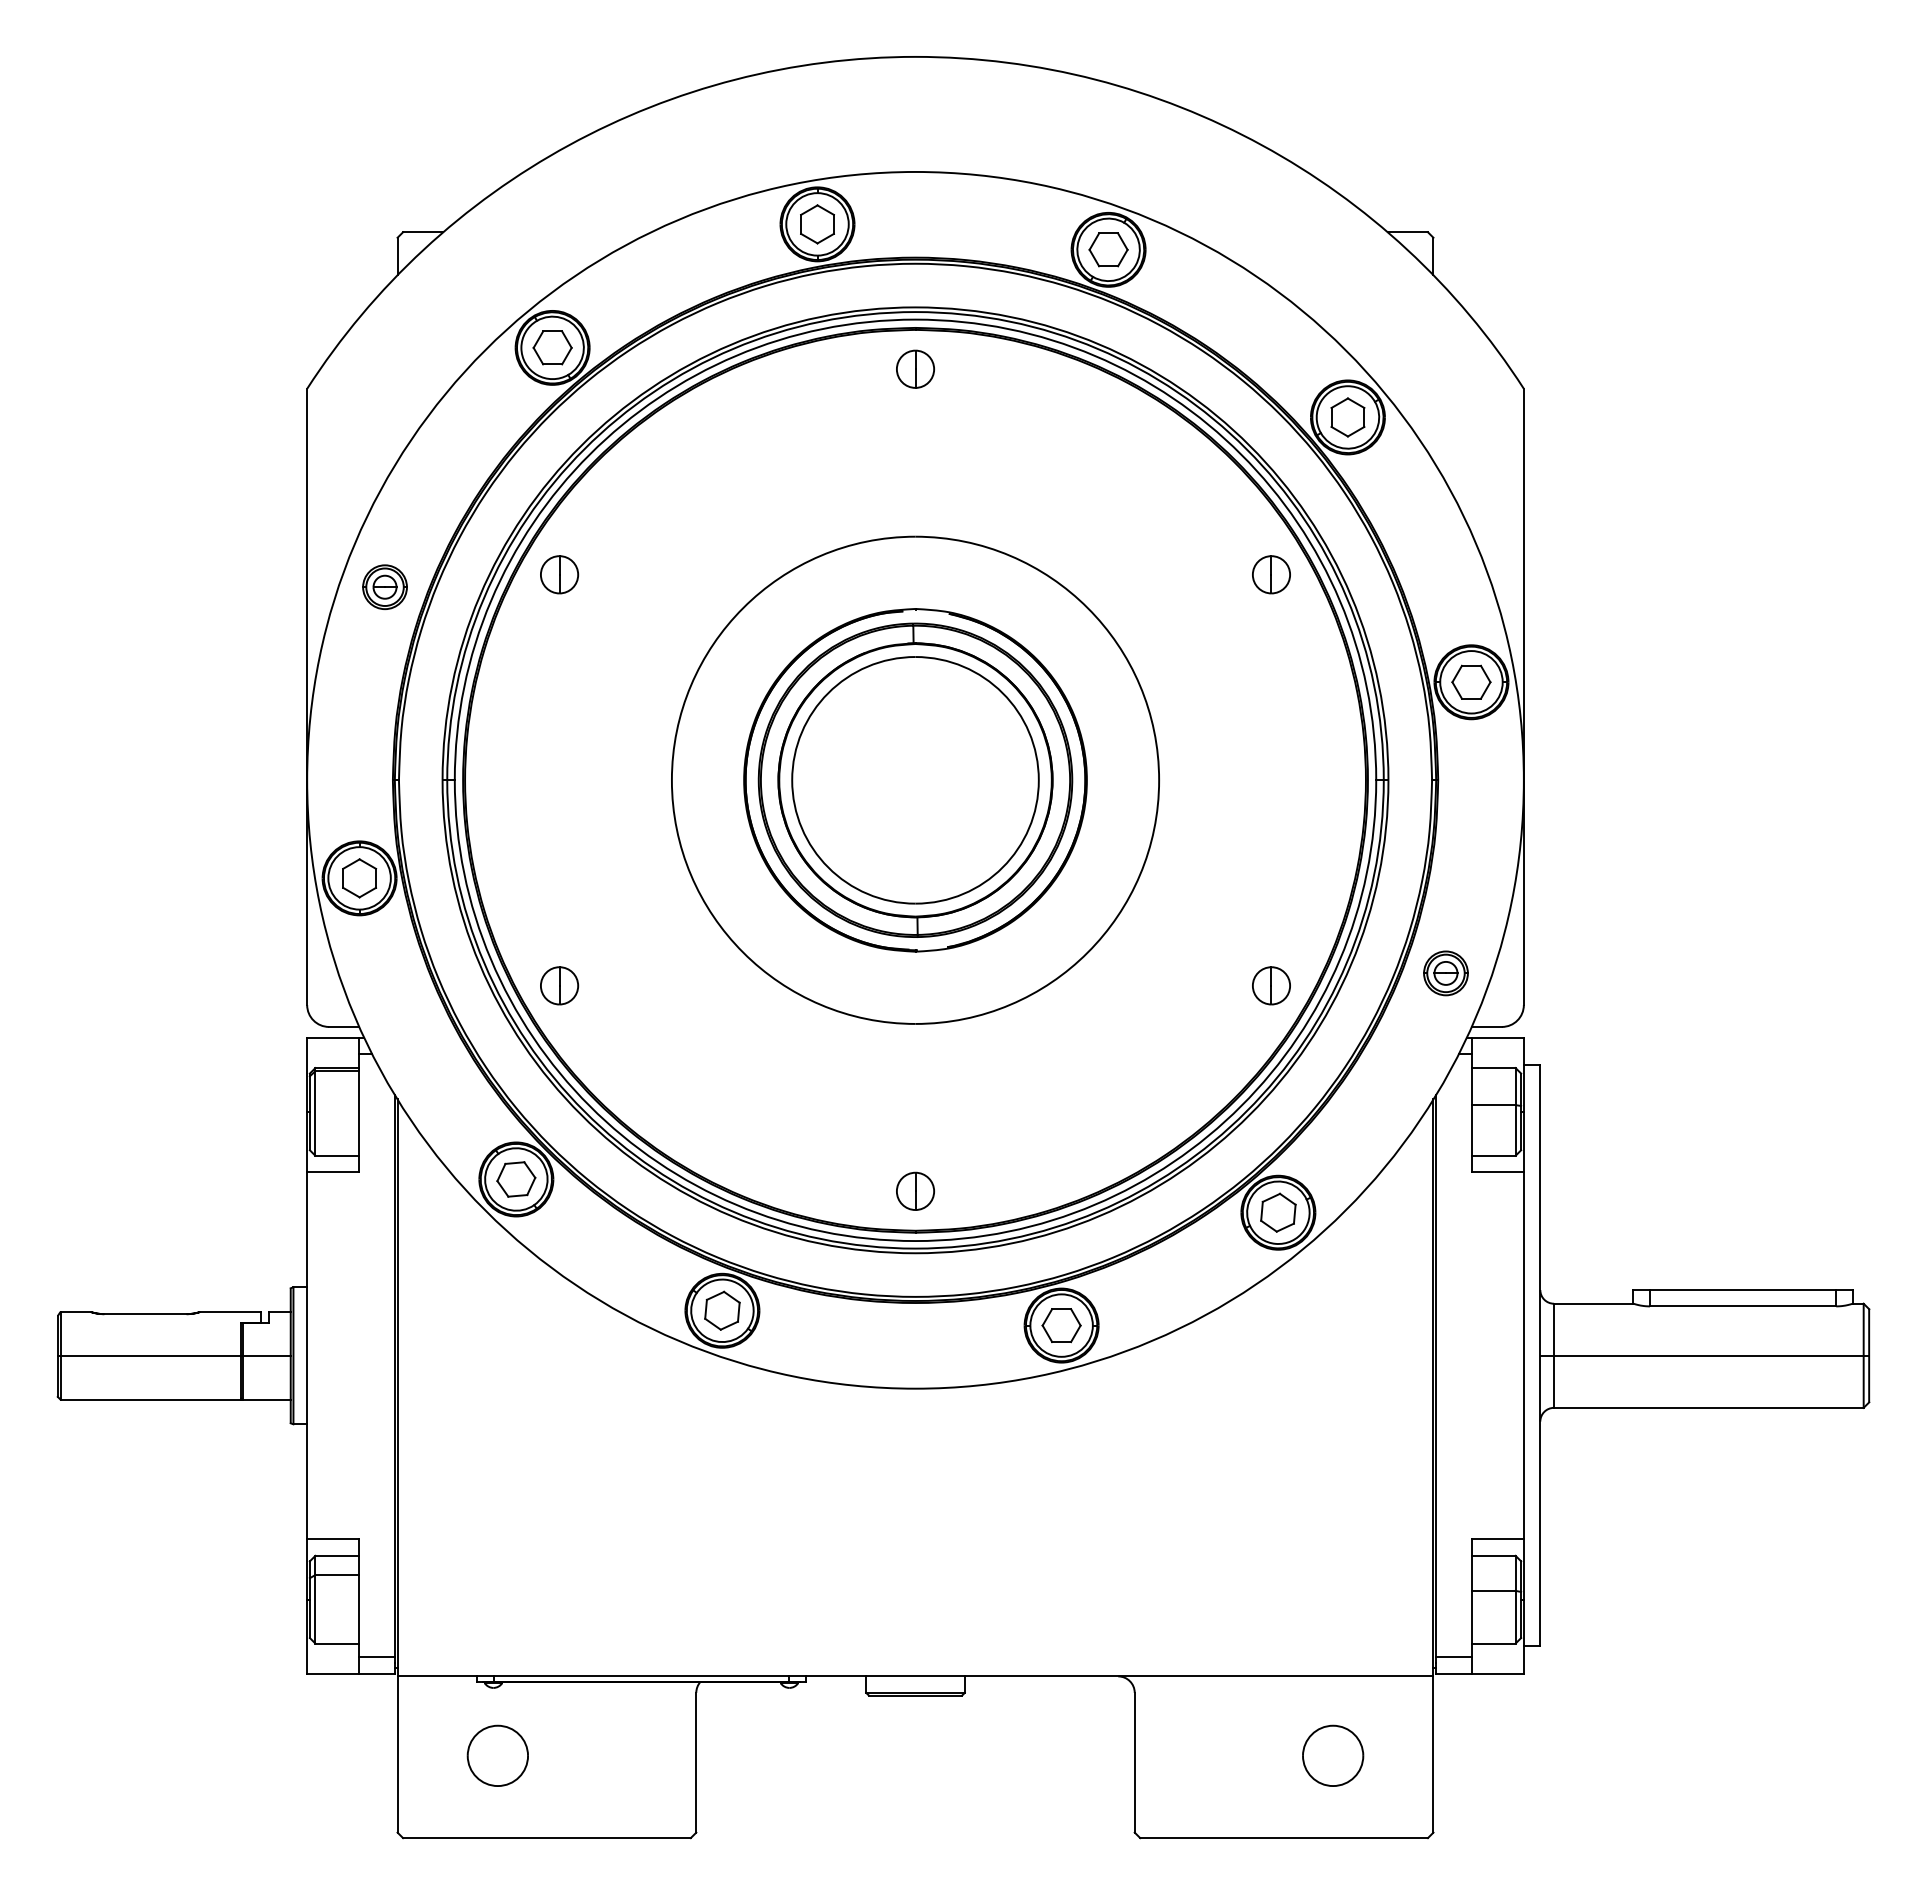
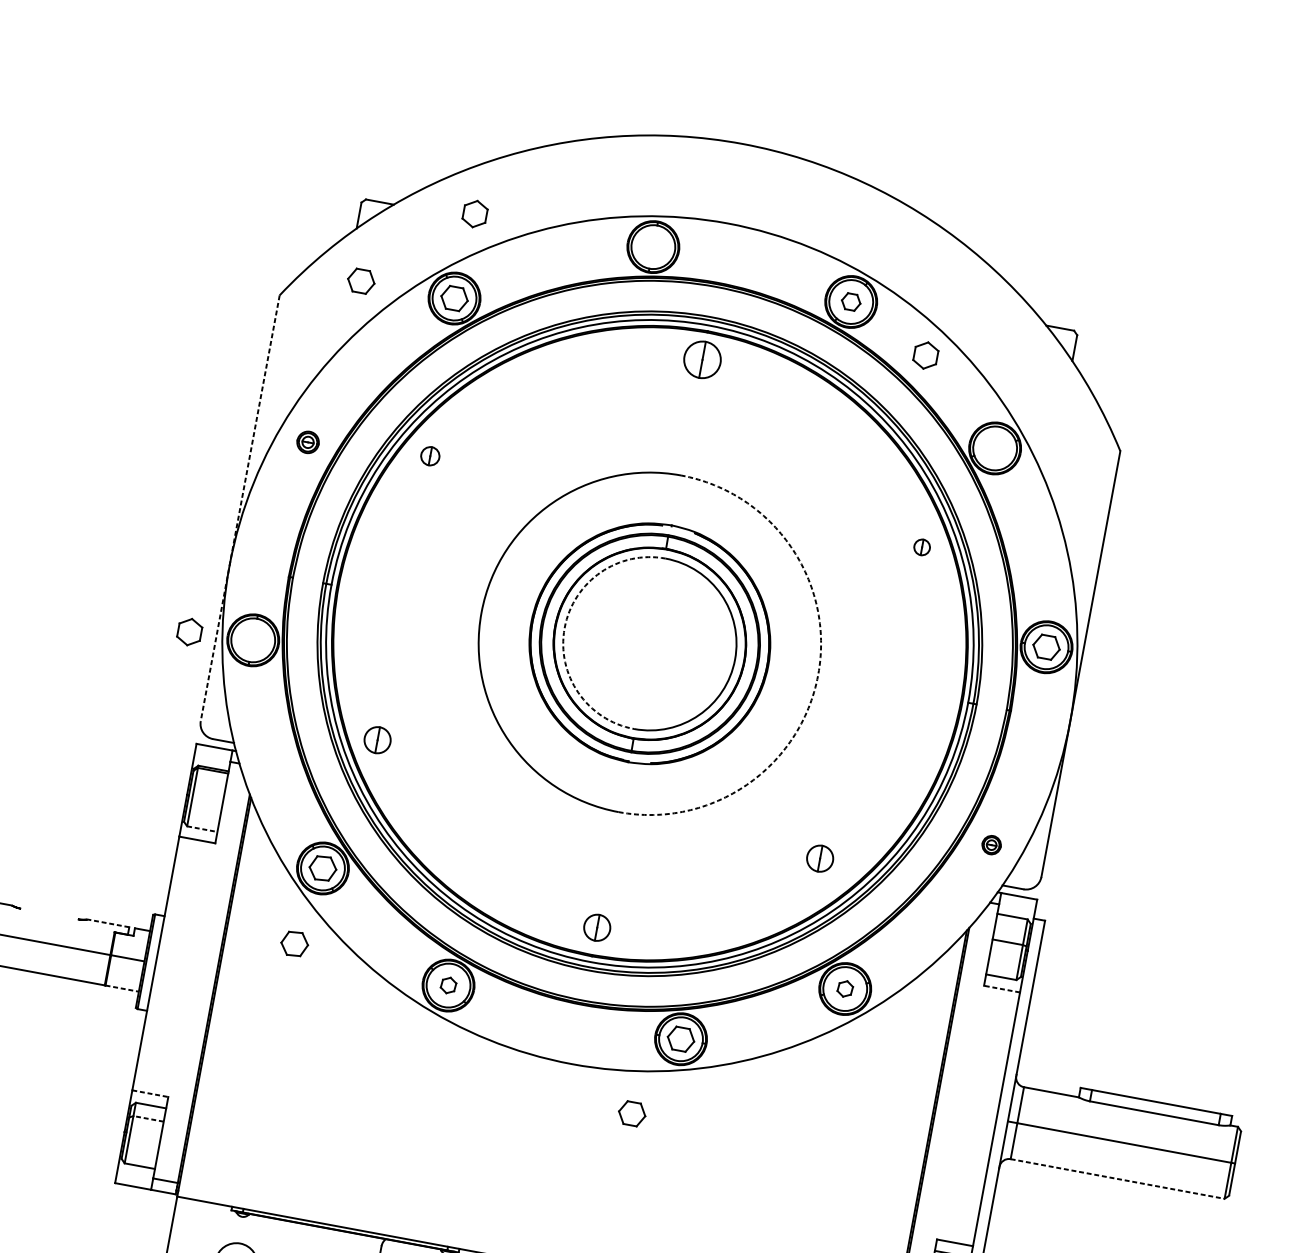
part: (817, 224) -> (475, 214), moved
part: (1108, 249) -> (851, 301), size x0.7
part: (417, 347) -> (361, 280), added
part: (915, 368) -> (702, 359), size x1.4
part: (1347, 417) -> (925, 355), moved
part: (559, 574) -> (430, 455), size x0.7
part: (1271, 574) -> (922, 547), size x0.6
part: (384, 586) -> (307, 441), size x0.7
line: (307, 697) -> (240, 508), solid -> dashed
arc: (792, 780) -> (564, 628), solid -> dashed
arc: (1159, 780) -> (818, 675), solid -> dashed
part: (359, 878) -> (189, 632), moved
part: (1445, 973) -> (991, 845), size x0.6
part: (1271, 985) -> (820, 858), moved
line: (337, 1155) -> (202, 828), solid -> dashed
line: (1497, 1172) -> (1001, 989), solid -> dashed
part: (1278, 1212) -> (845, 988), size x0.6
part: (496, 1292) -> (294, 944), added
part: (722, 1310) -> (448, 985), size x0.6
line: (229, 1311) -> (107, 922), solid -> dashed
line: (145, 1314) -> (49, 914), removed
line: (267, 1399) -> (122, 988), solid -> dashed
line: (1708, 1407) -> (1117, 1178), solid -> dashed
part: (1012, 1442) -> (632, 1113), added
line: (333, 1539) -> (150, 1093), solid -> dashed
line: (337, 1575) -> (148, 1119), solid -> dashed

